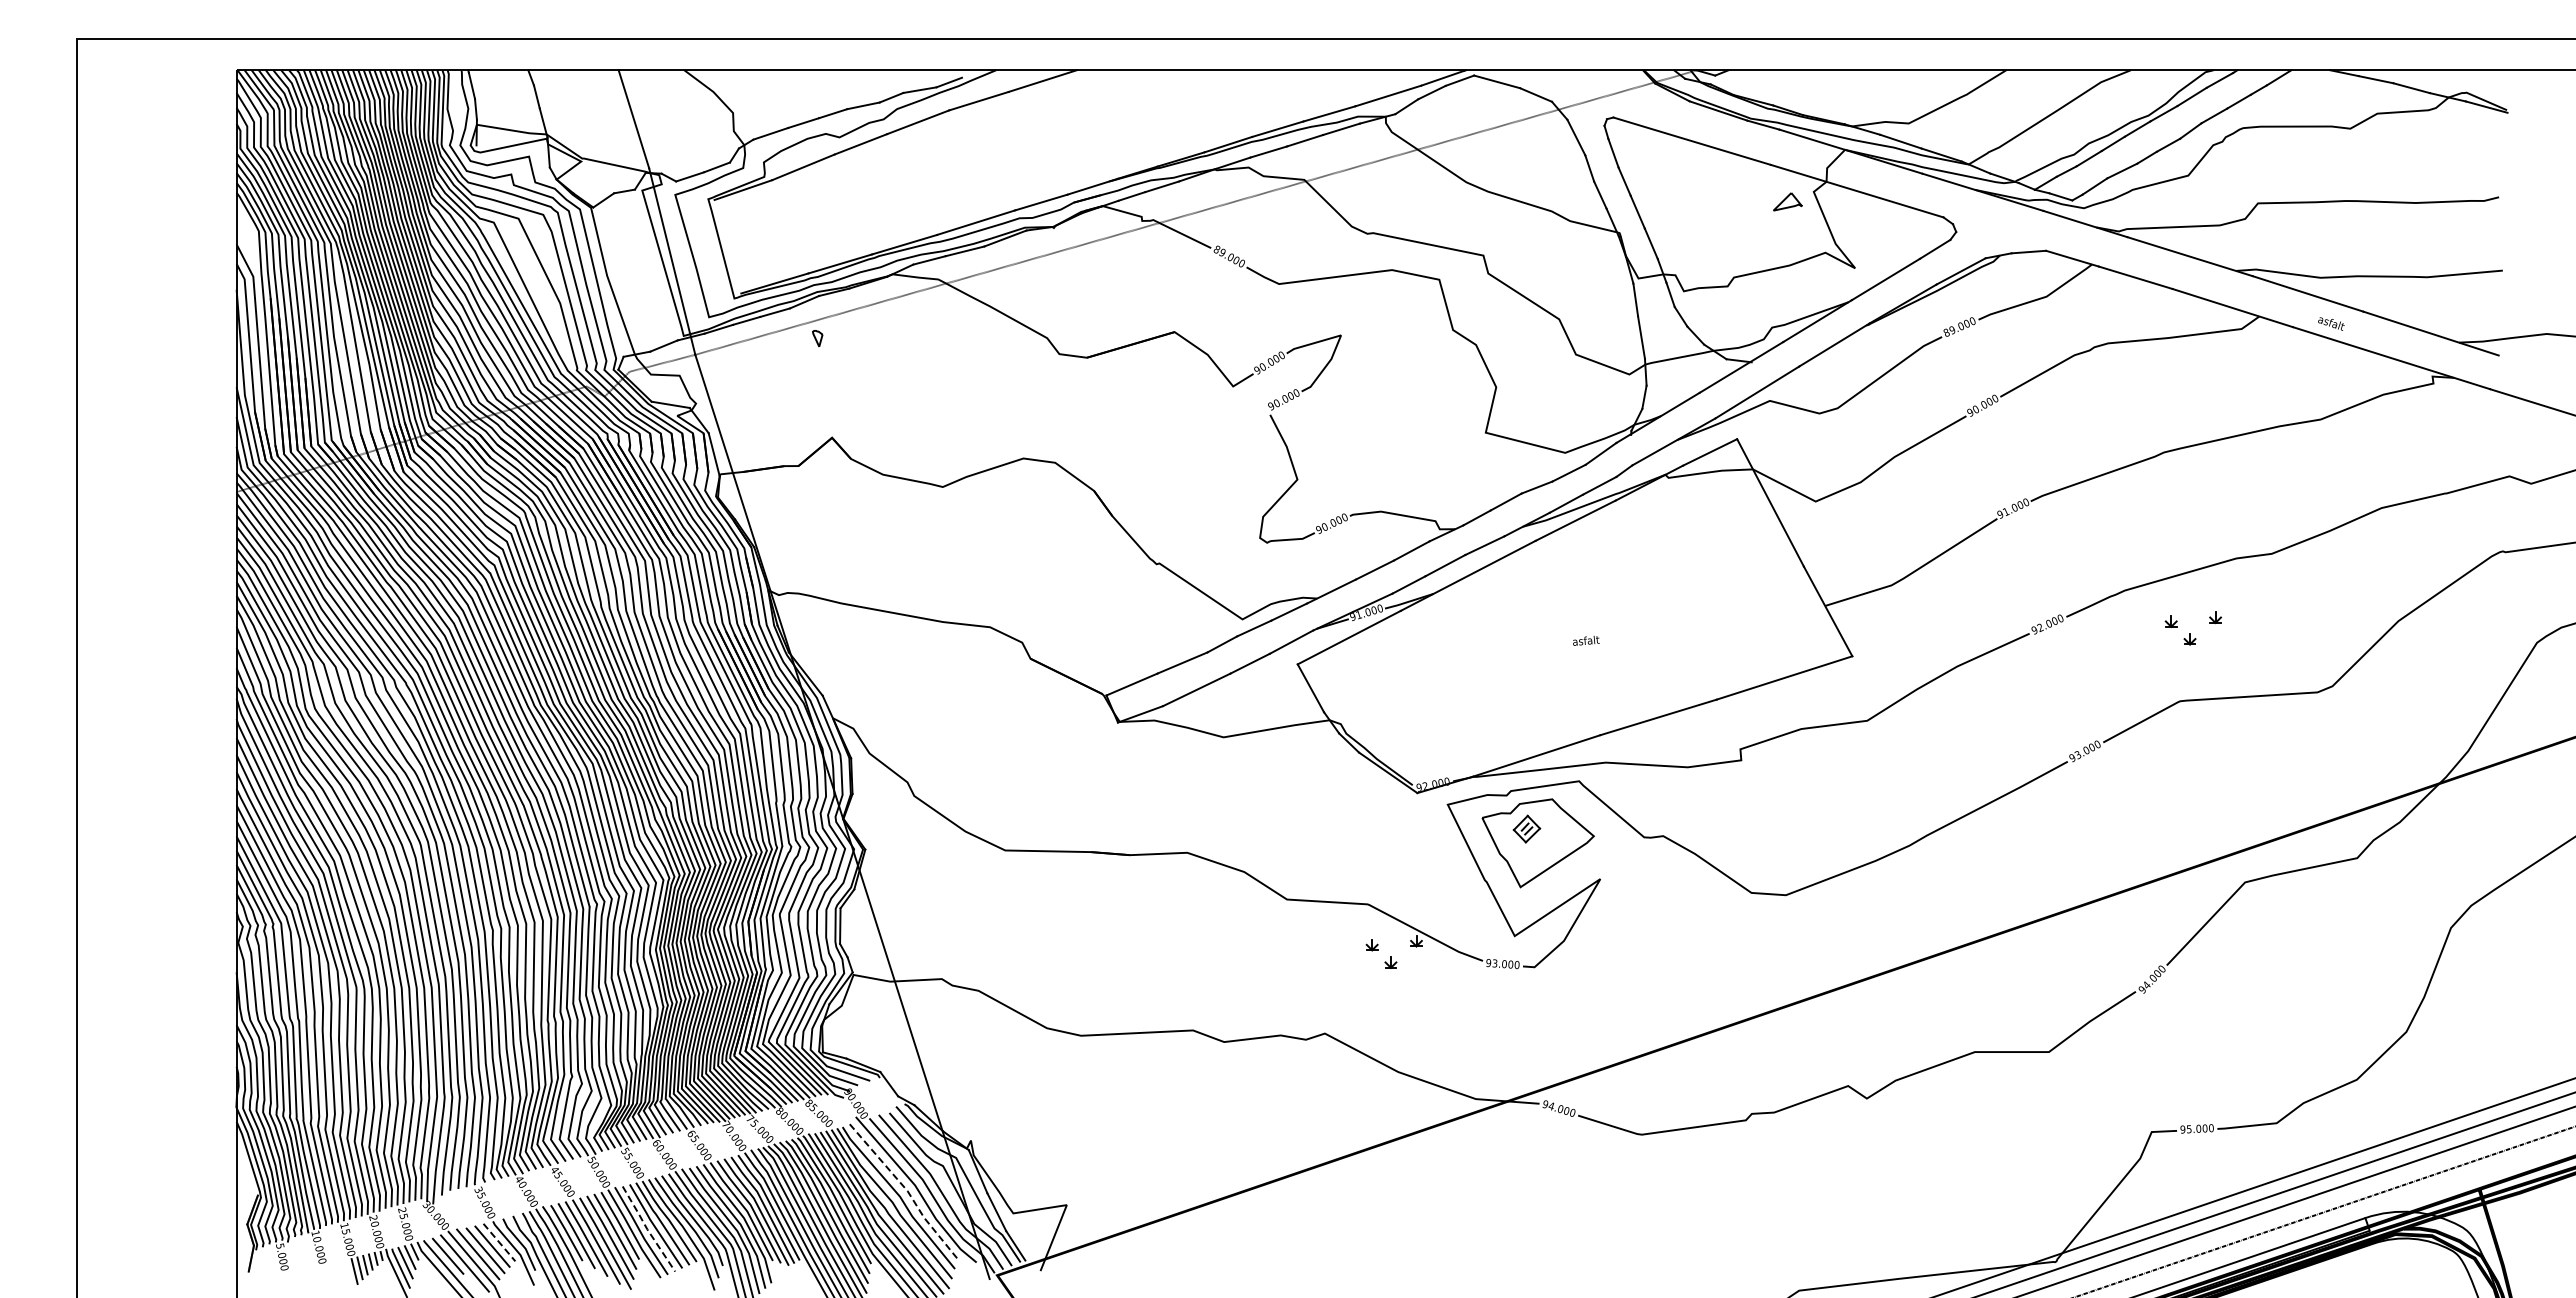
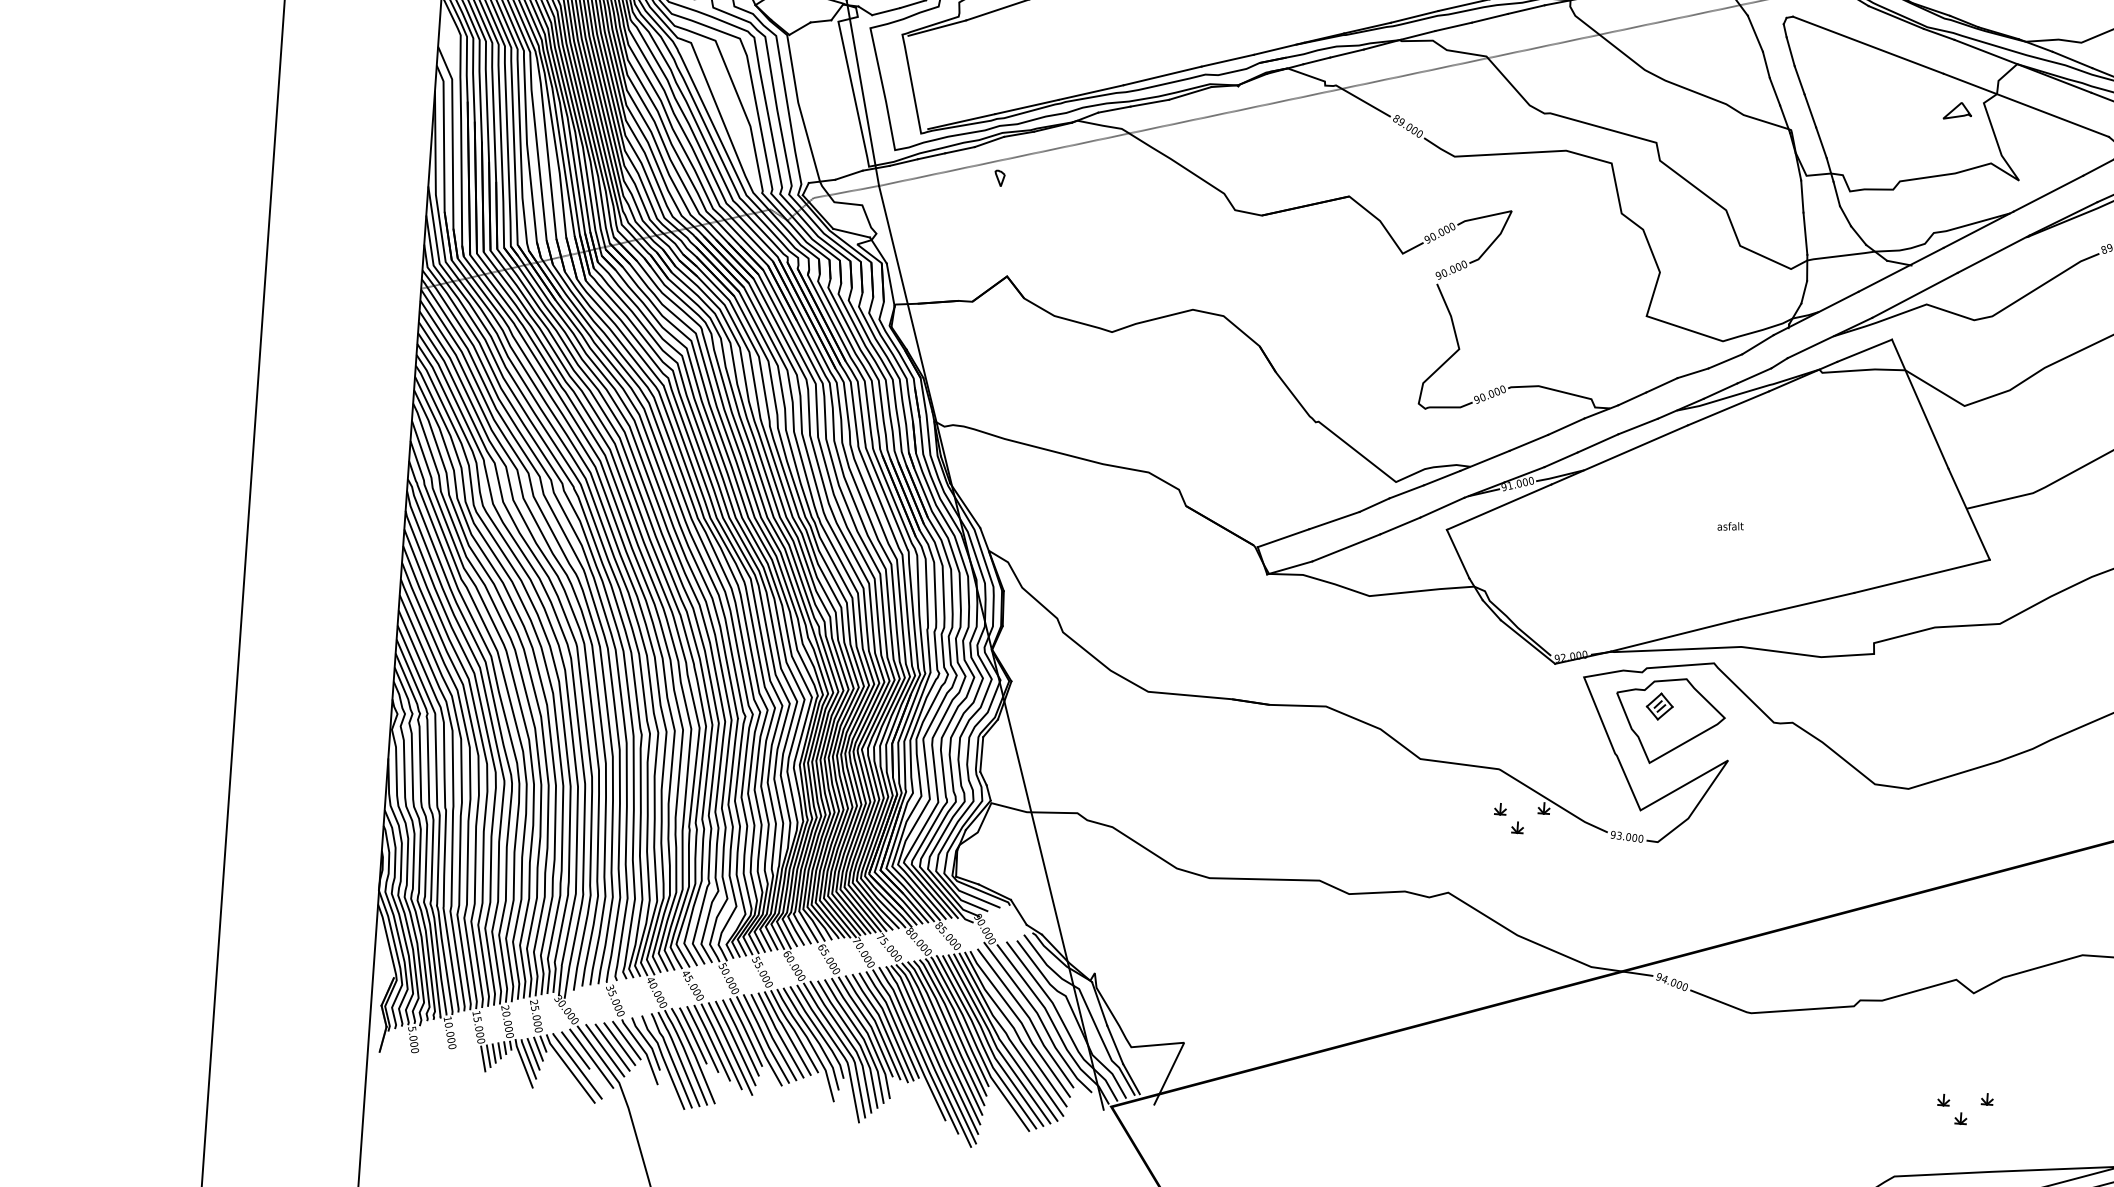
line: (907, 1191) -> (1029, 1018), dashed -> solid
part: (1865, 1216) -> (1964, 1108), added
line: (647, 1229) -> (772, 1037), dashed -> solid
line: (499, 1242) -> (626, 1040), dashed -> solid

